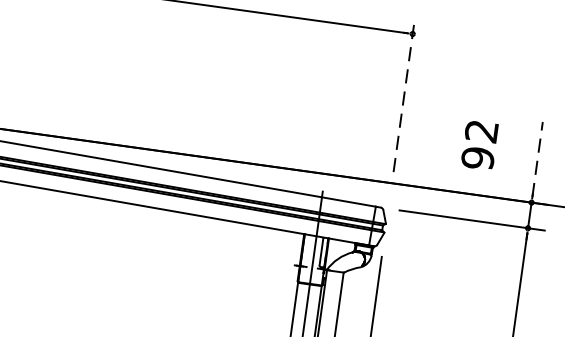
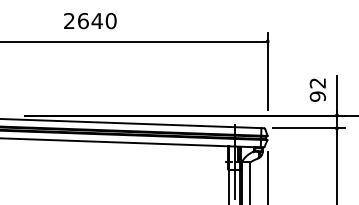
line: (403, 94) -> (267, 71), dashed -> solid
text: (479, 143) -> (317, 89), moved
line: (536, 159) -> (336, 94), dashed -> solid

